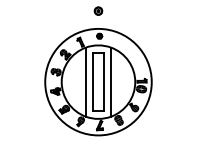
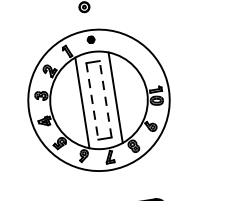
line: (103, 81) -> (105, 98), solid -> dashed
line: (93, 82) -> (92, 101), solid -> dashed

